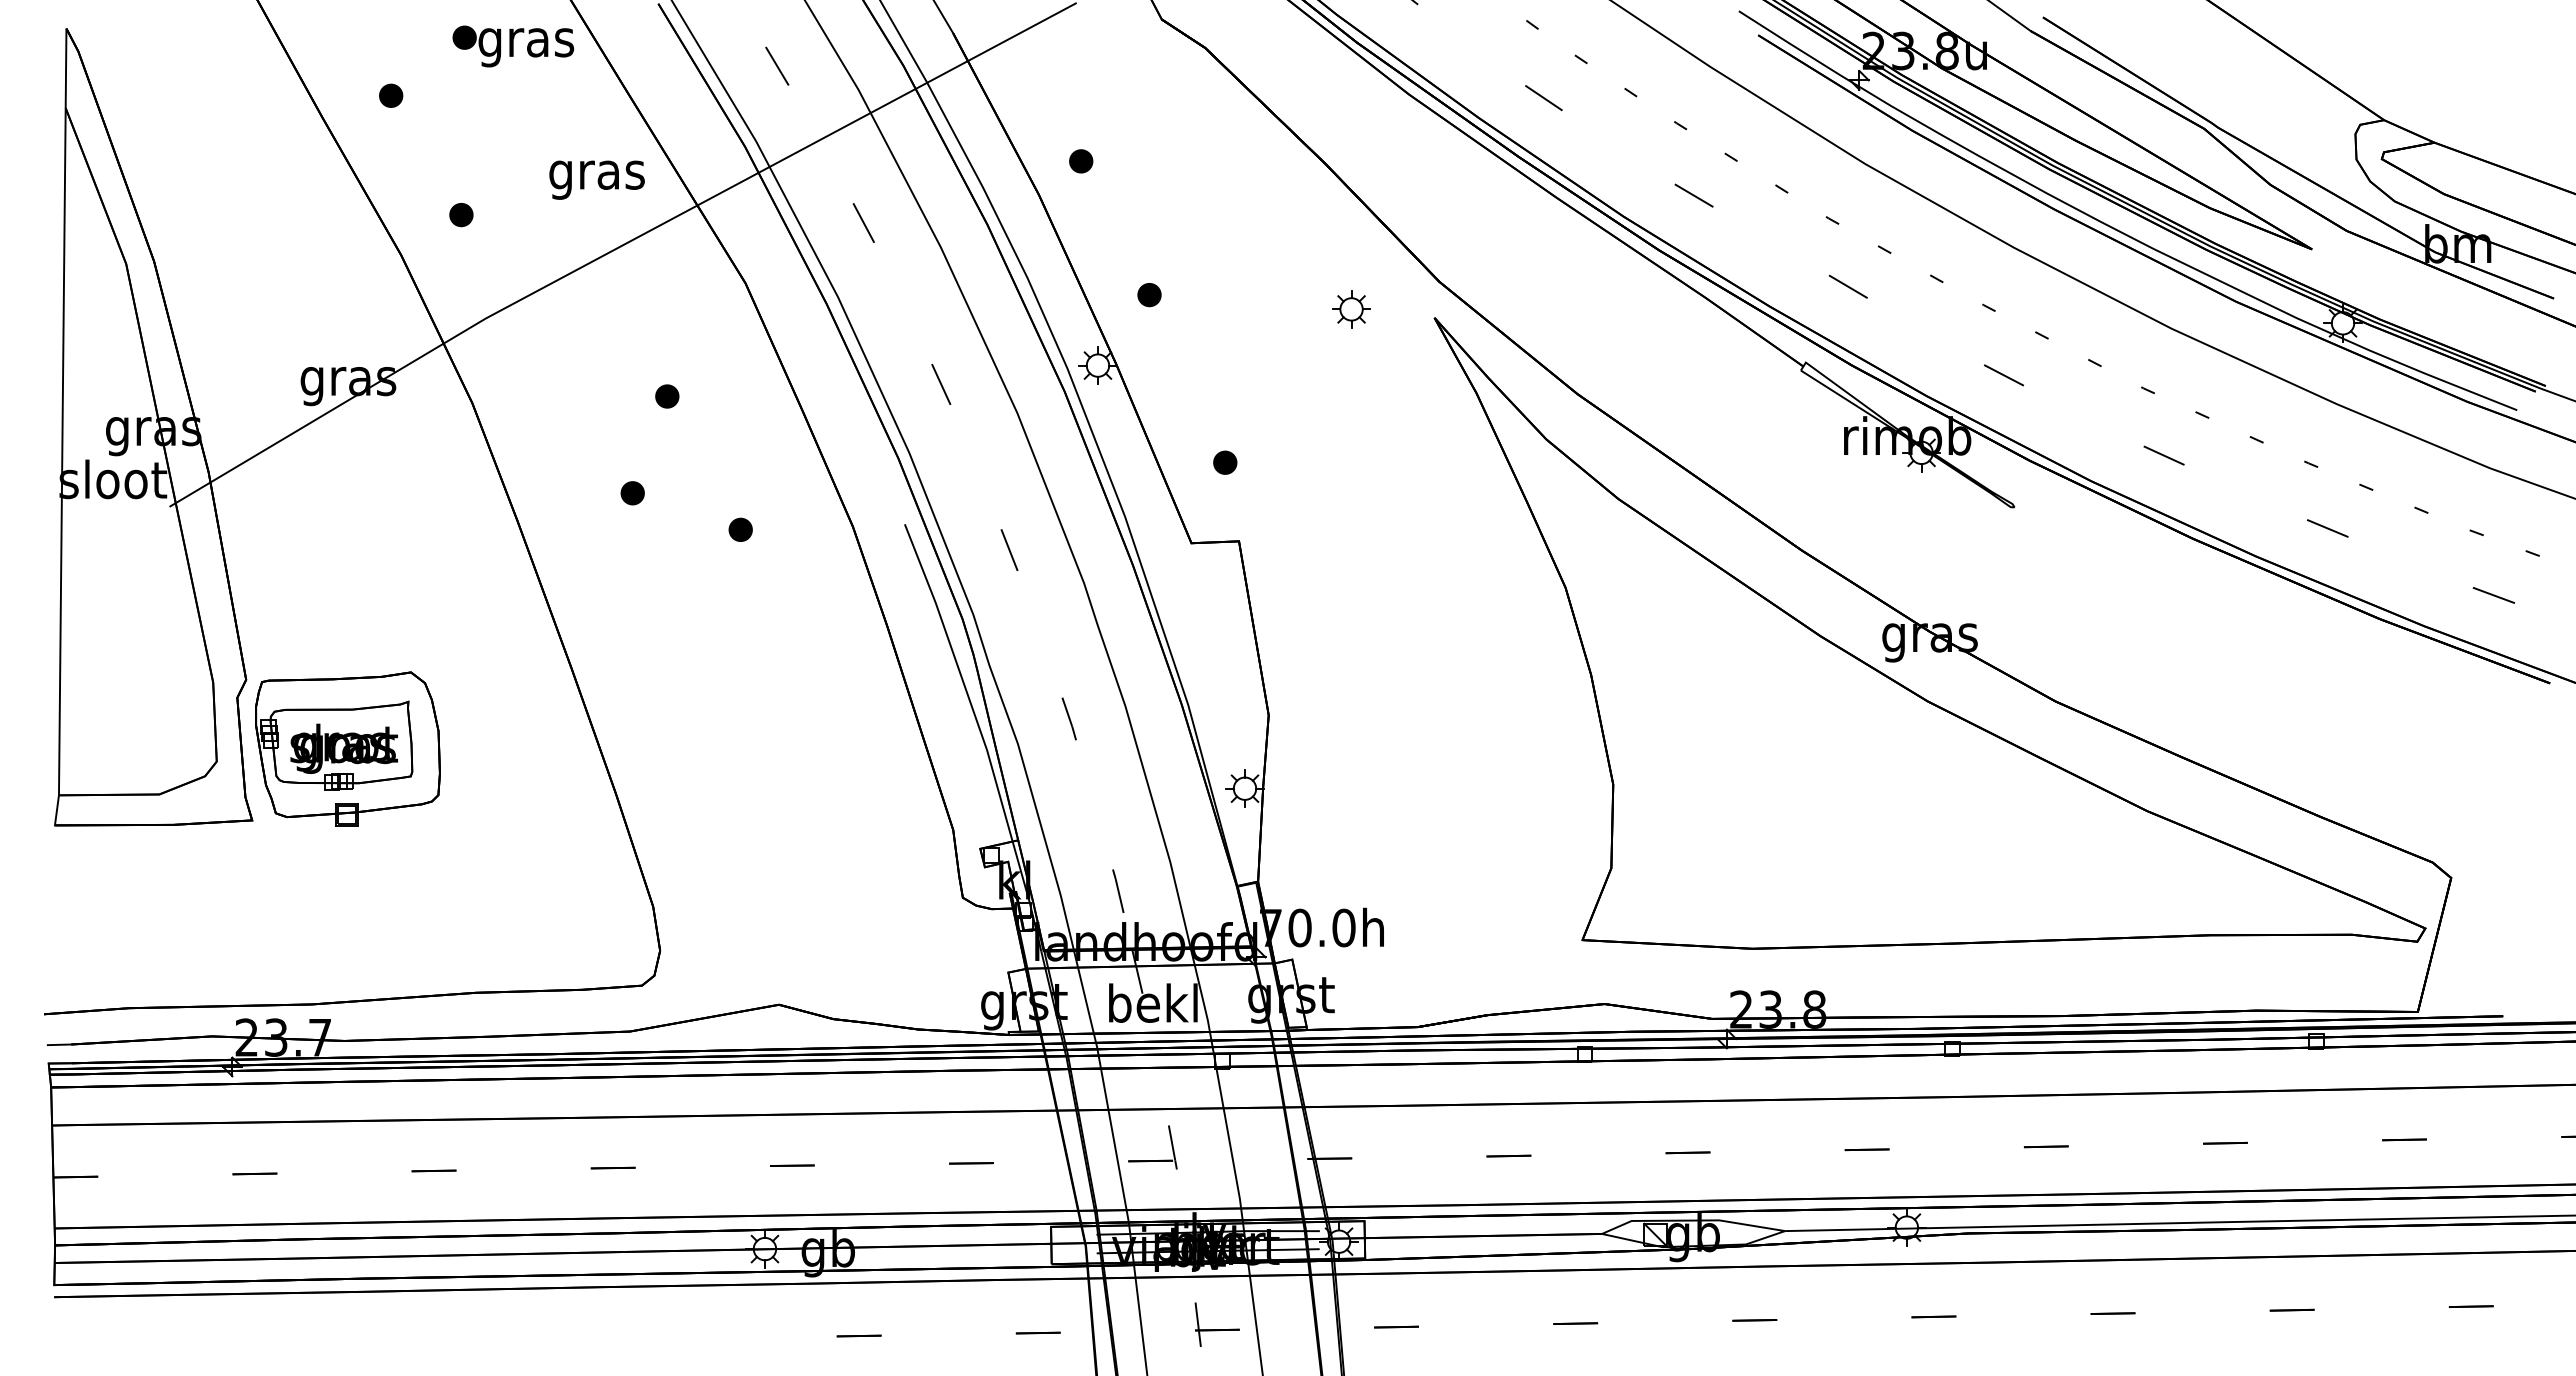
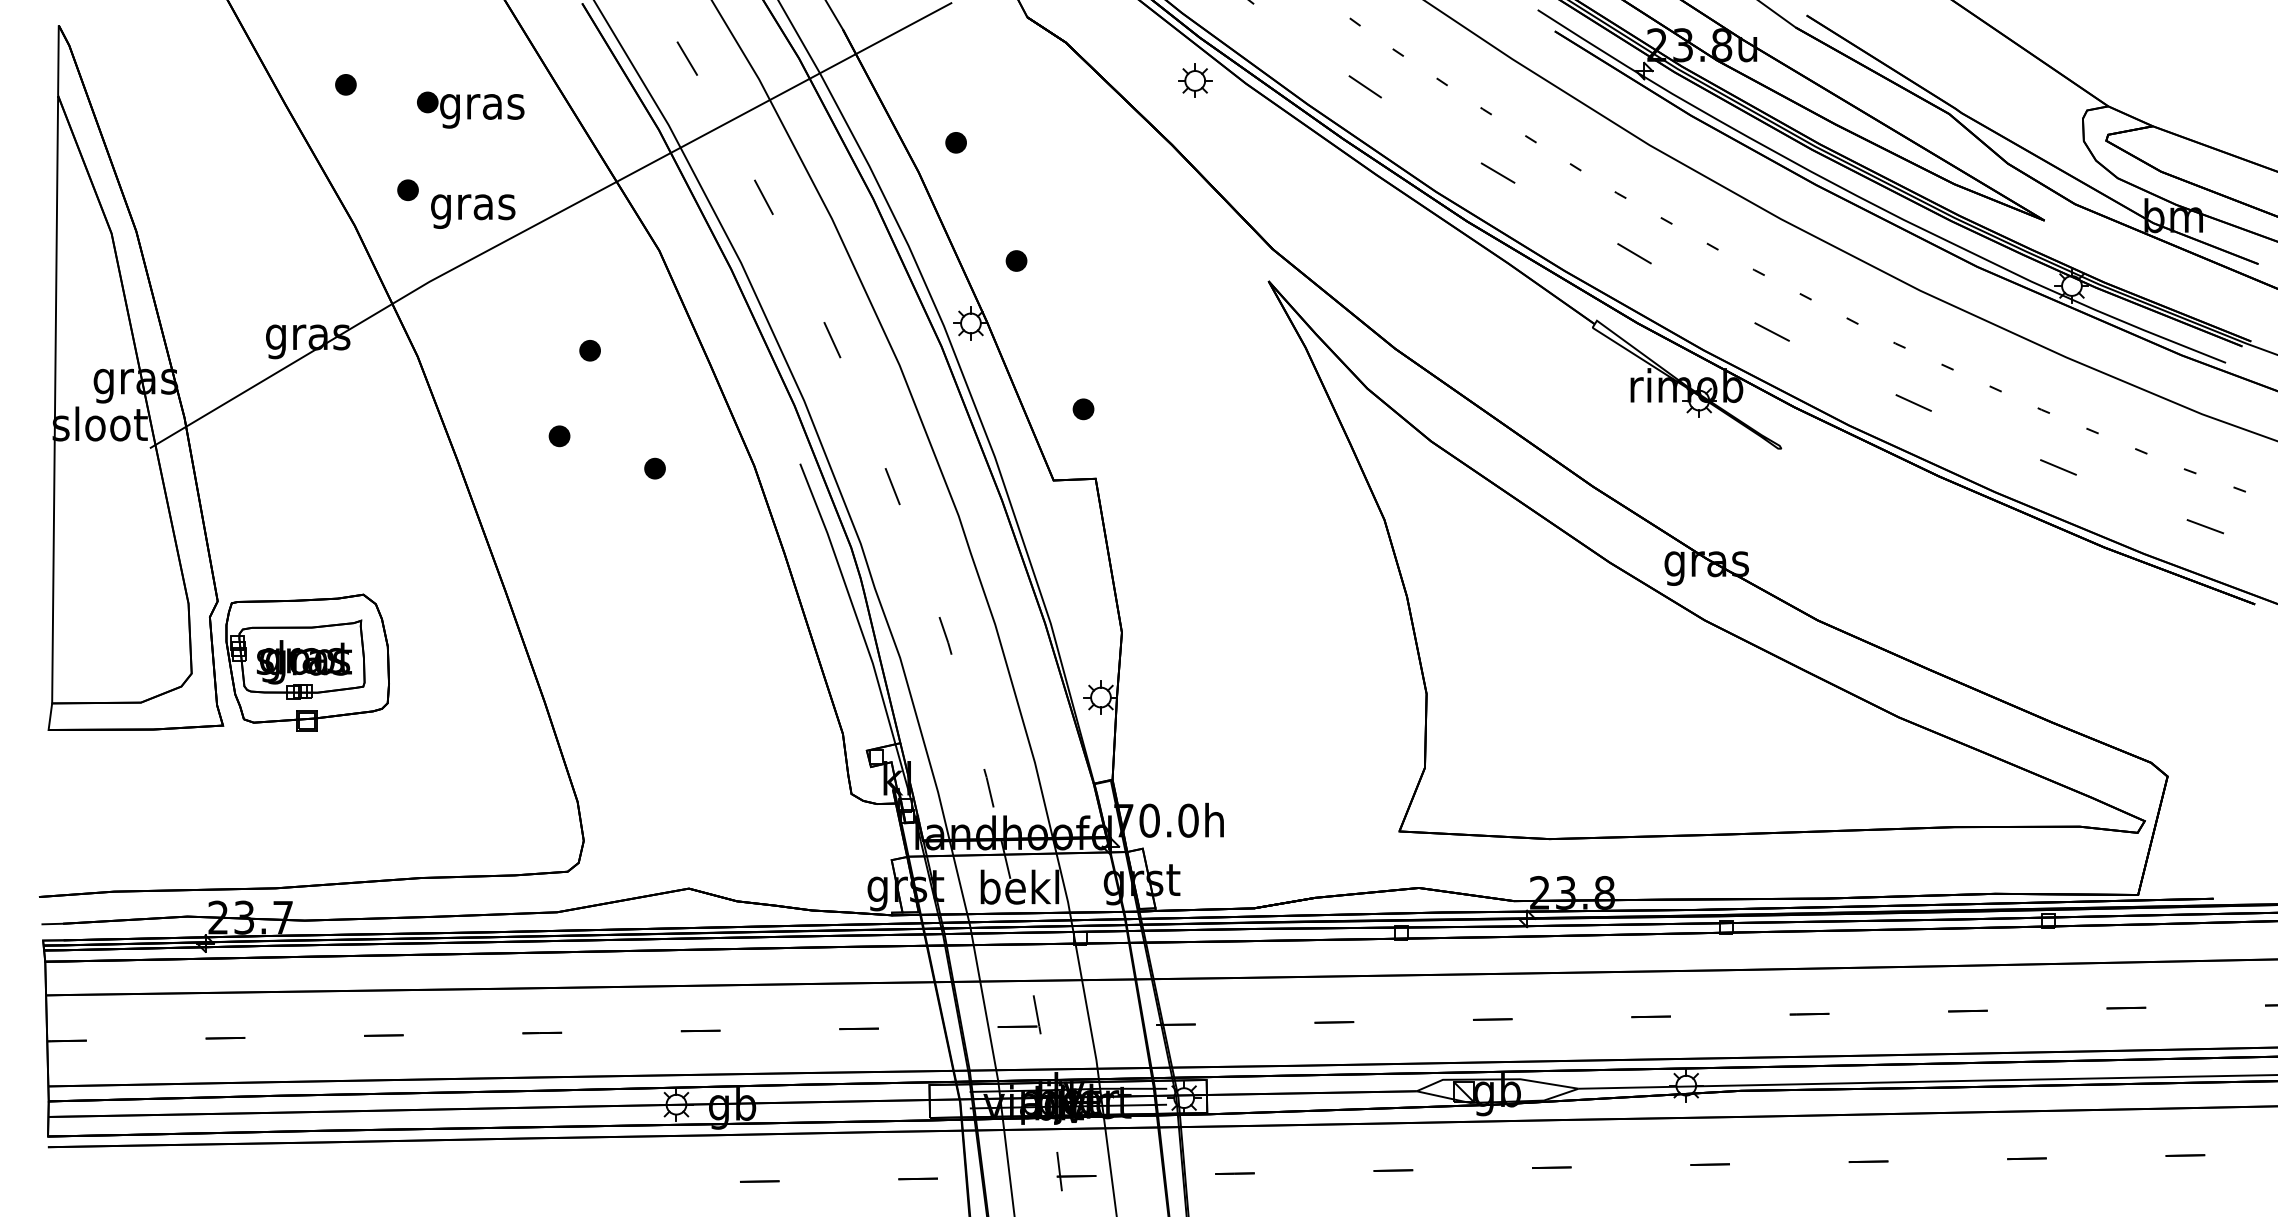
part: (513, 46) -> (470, 110), moved
text: (596, 179) -> (472, 211), moved
part: (1351, 309) -> (1195, 81), moved

